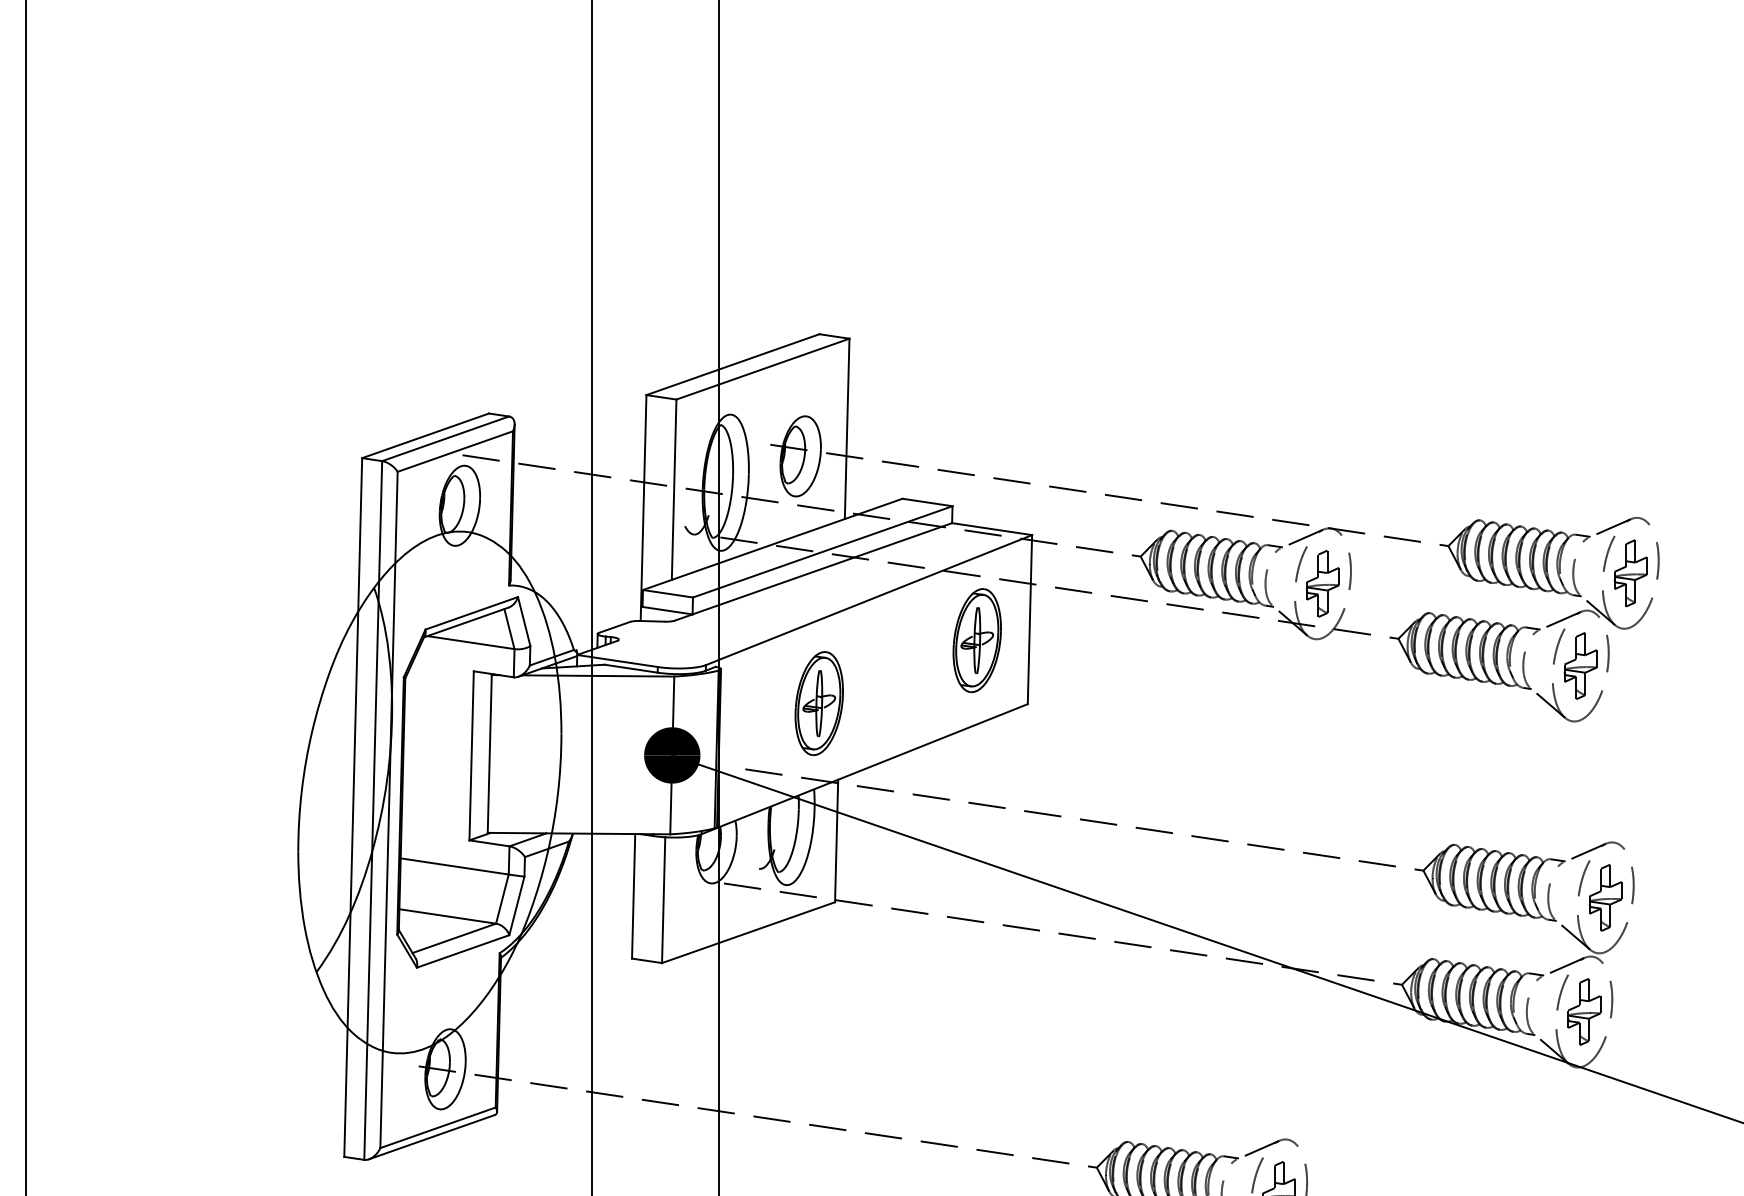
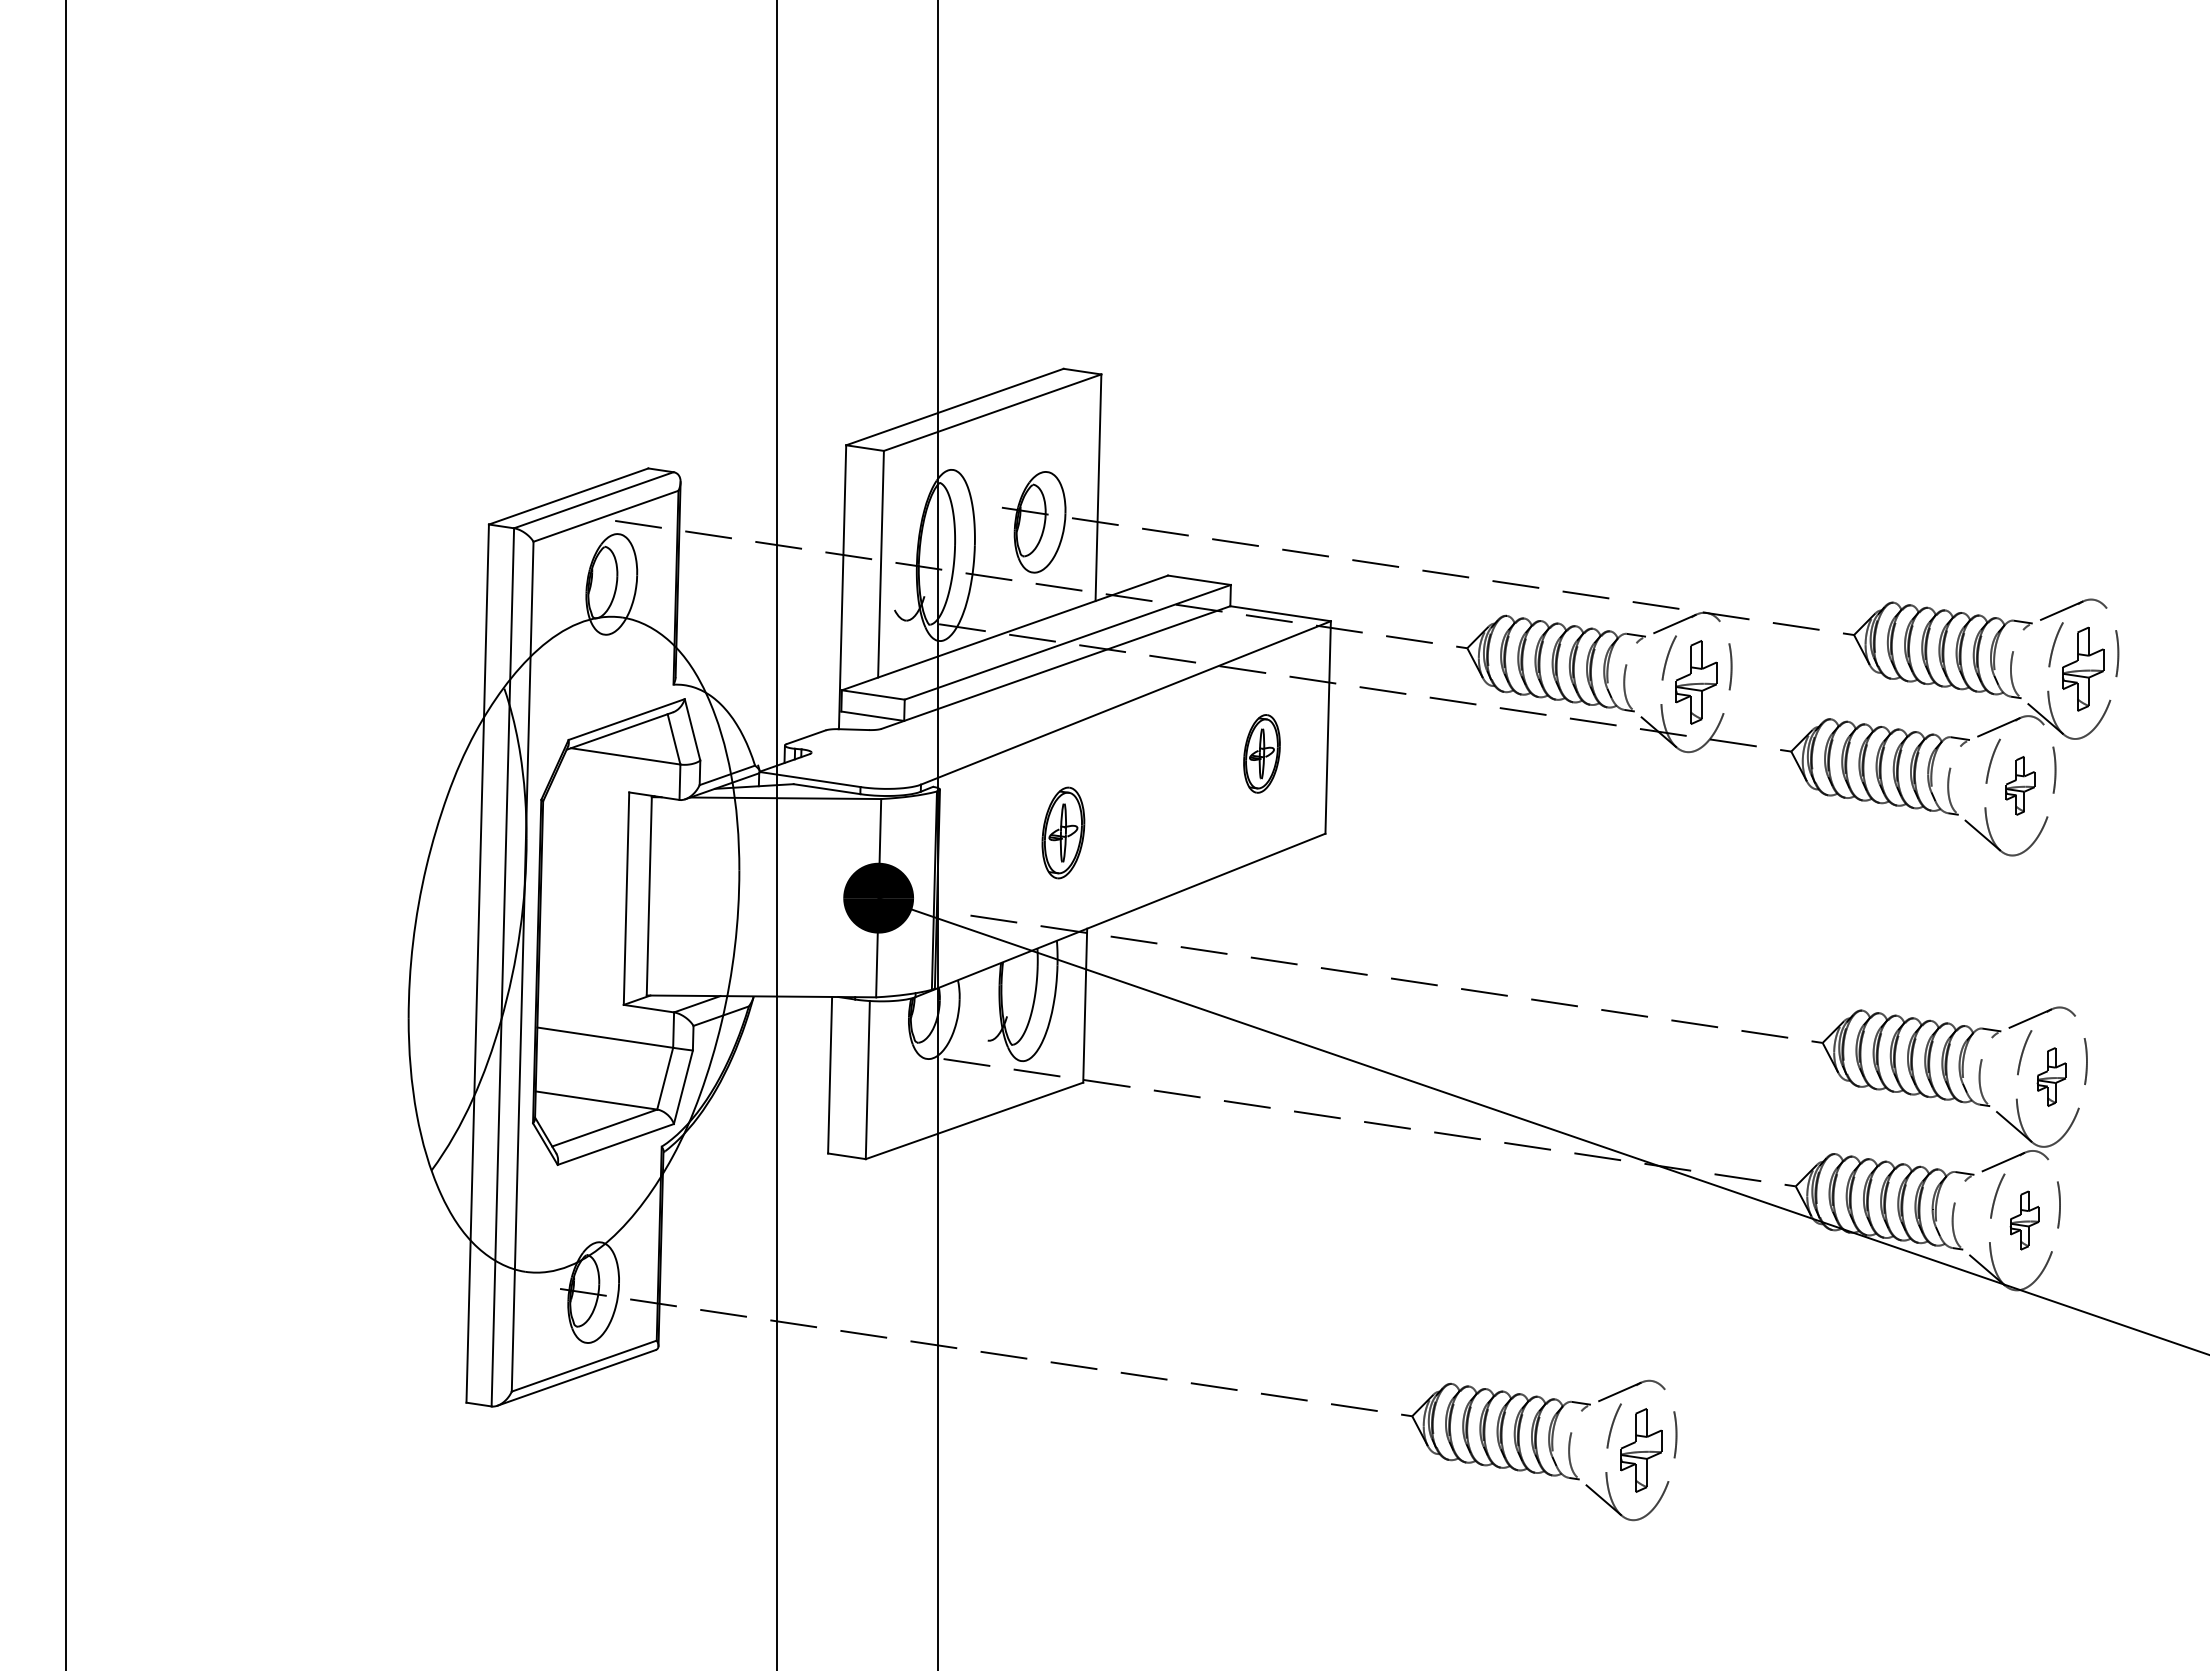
part: (976, 640) -> (1261, 753), size x0.6
part: (1580, 665) -> (2020, 785), size x0.7
part: (819, 703) -> (1063, 832), size x0.7
part: (1605, 897) -> (2051, 1076), size x0.7
part: (1584, 1011) -> (2024, 1220), size x0.7

